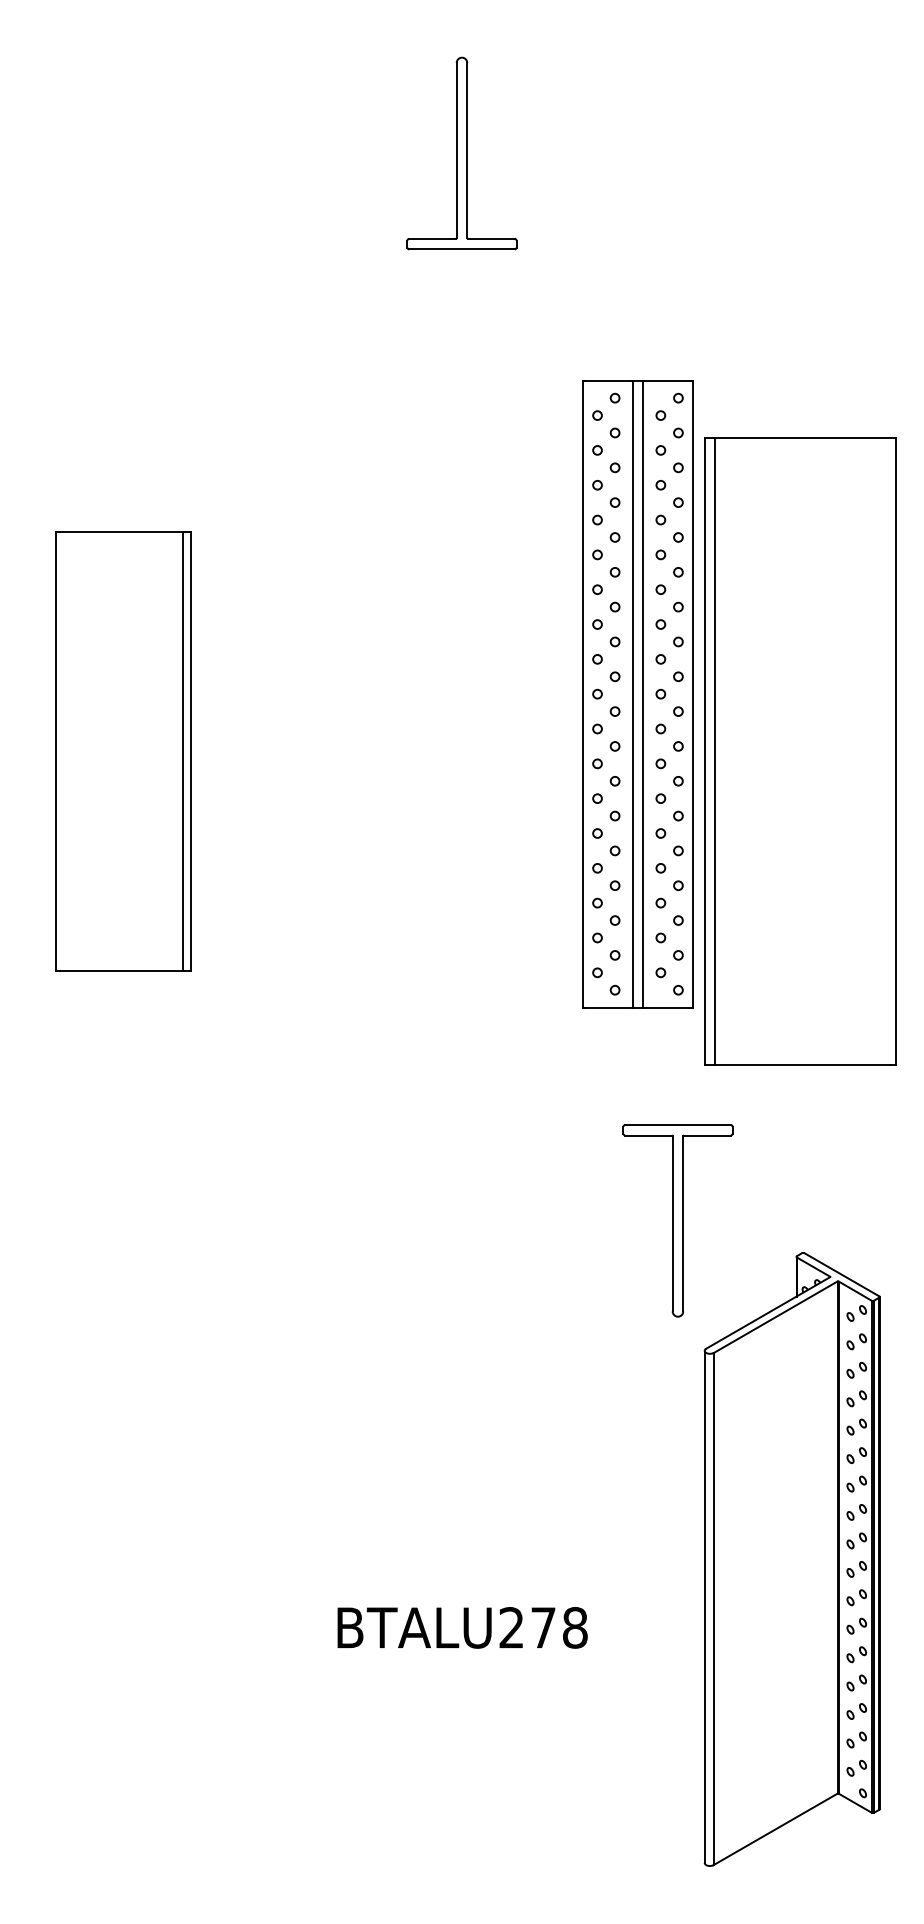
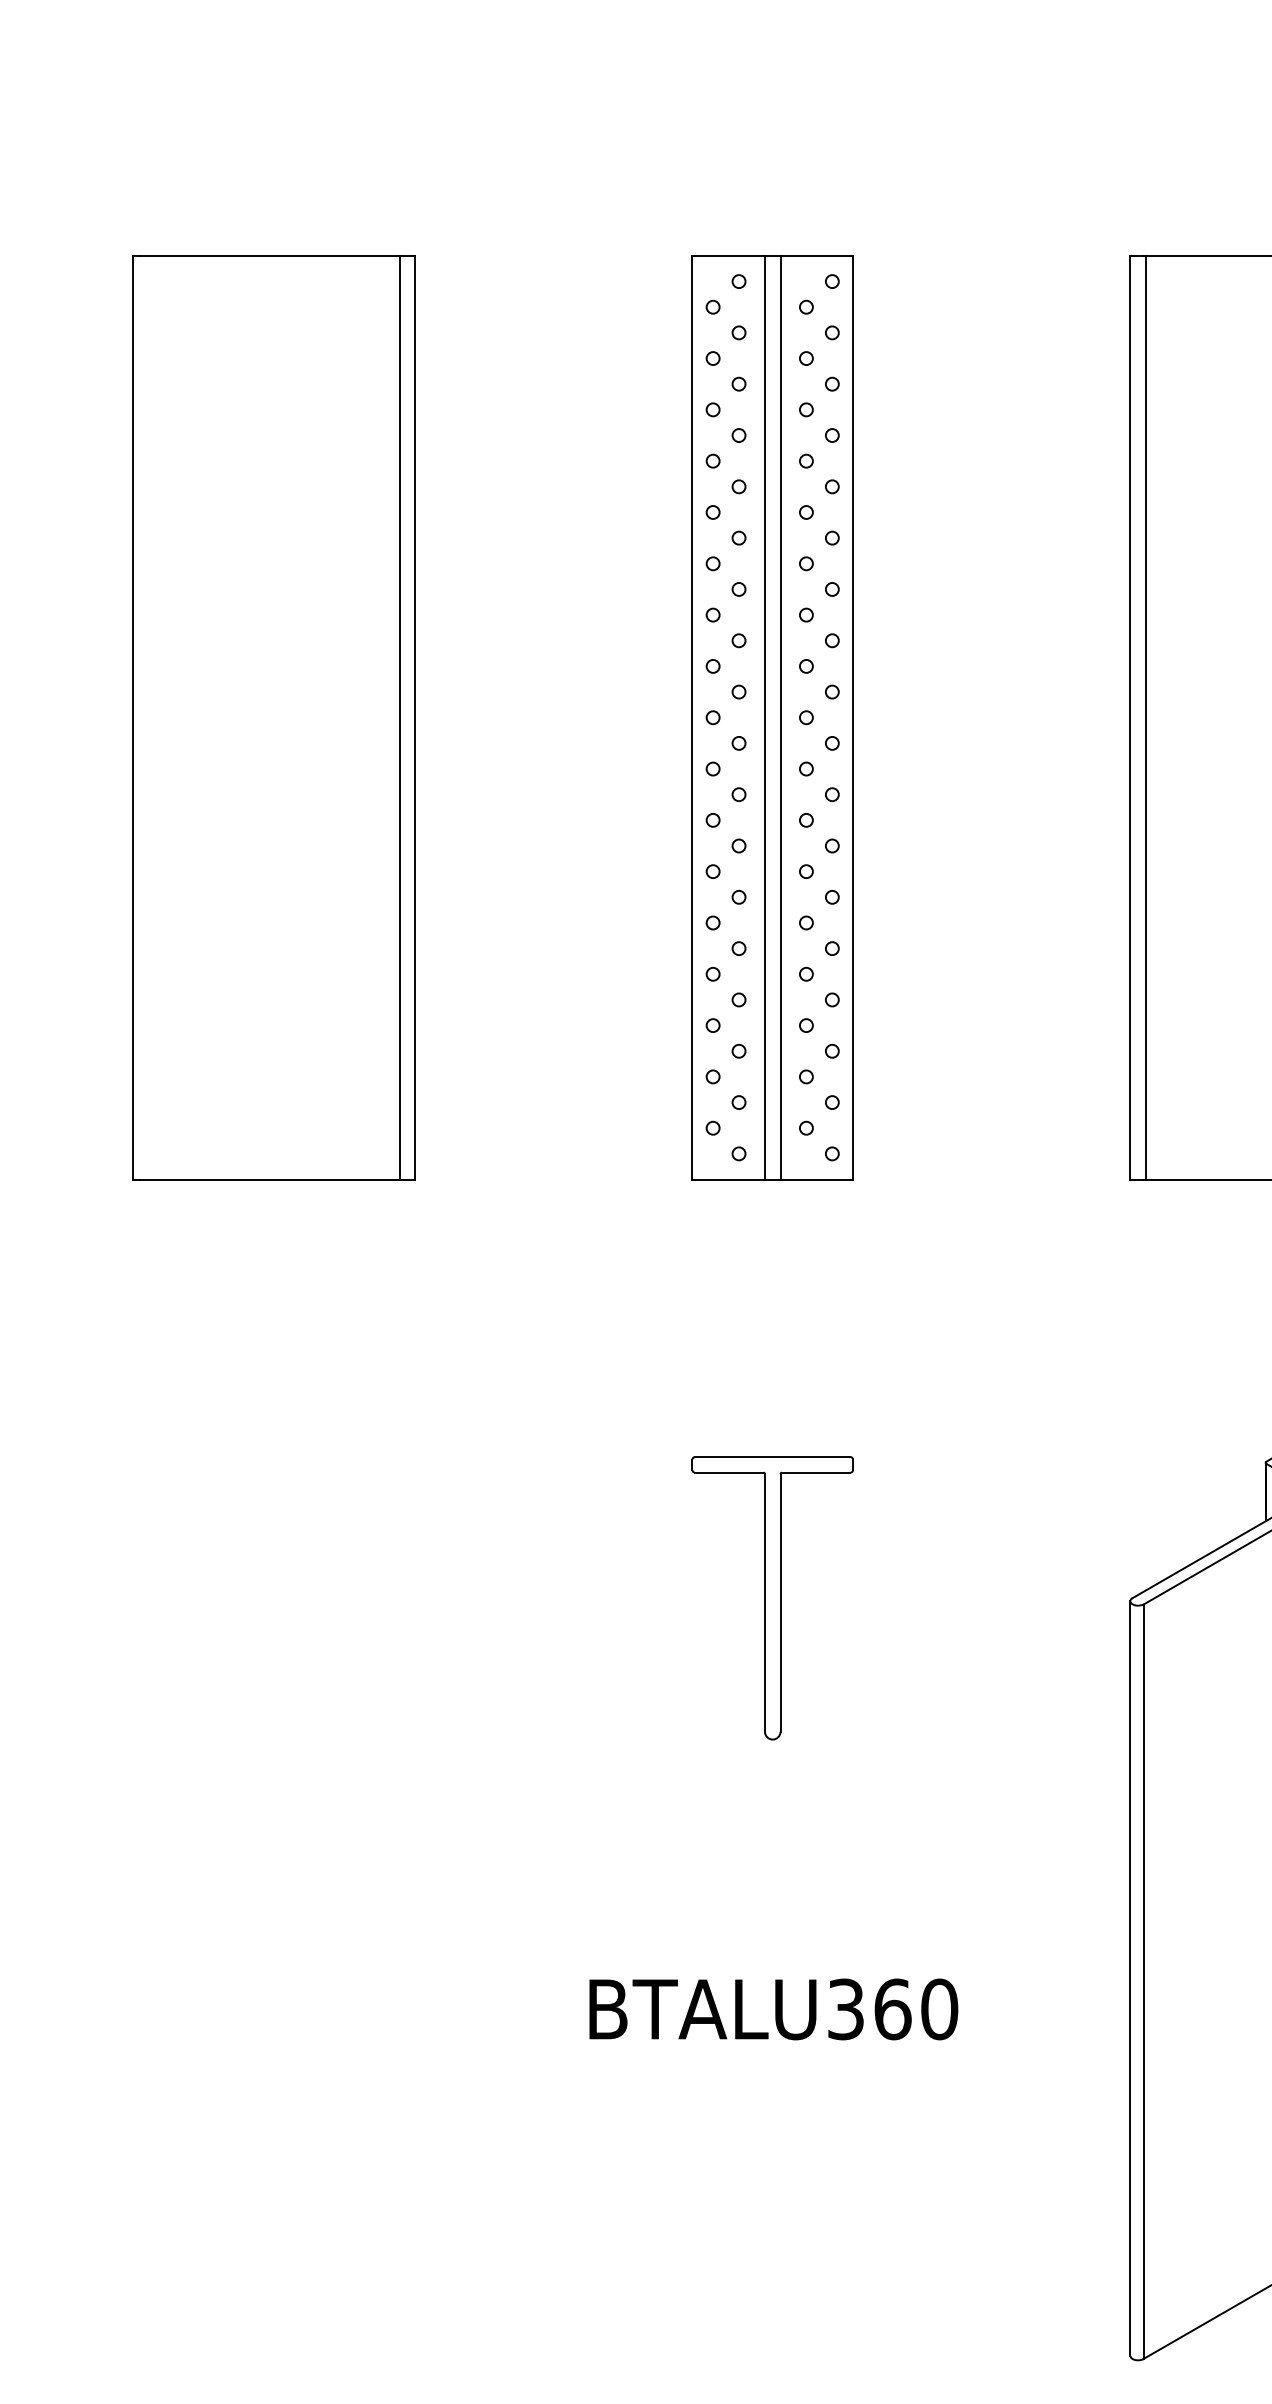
part: (637, 694) -> (772, 718), moved
part: (123, 751) -> (274, 718), size x1.43
part: (677, 1220) -> (772, 1597), moved
text: (543, 1627) -> (892, 2008), BTALU278 -> BTALU360

